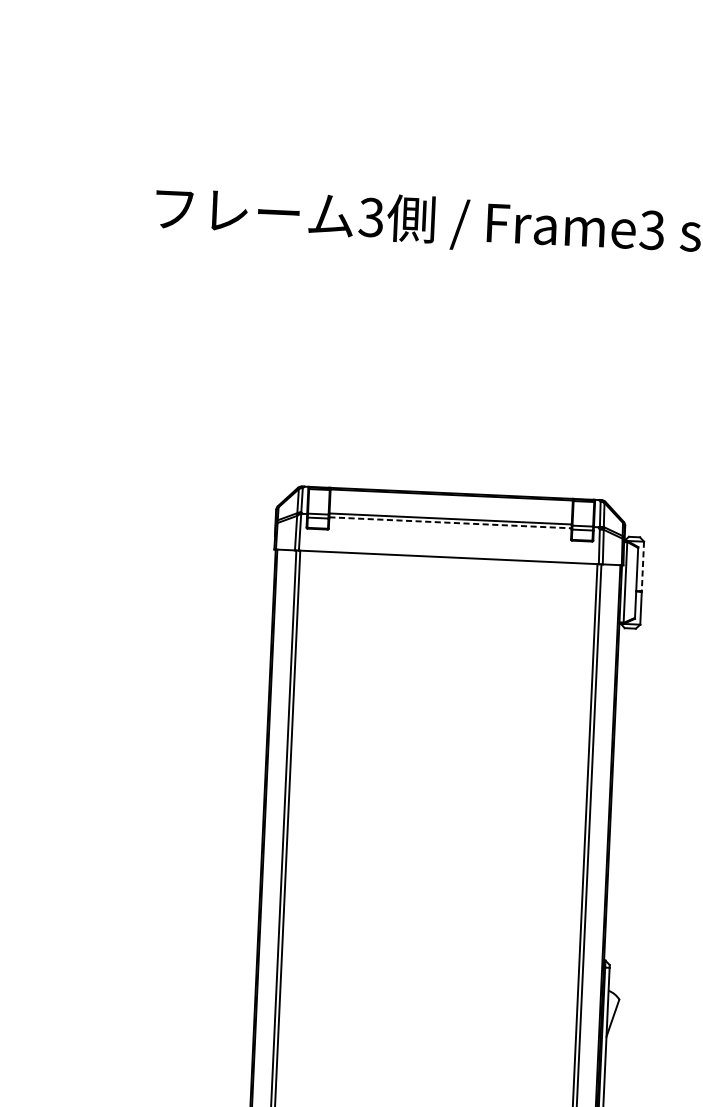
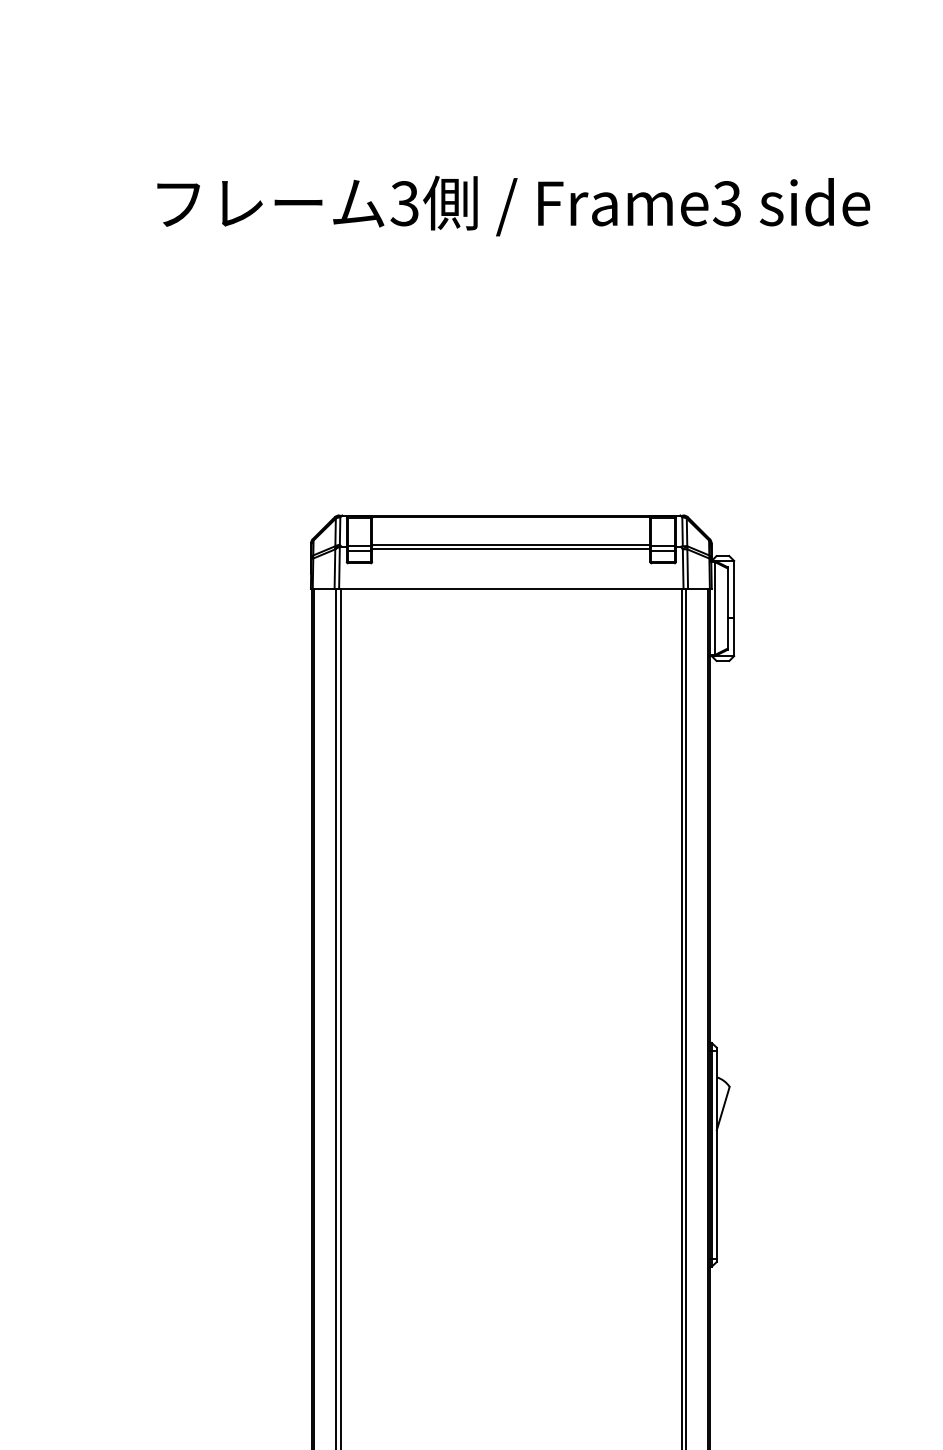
line: (450, 522) -> (511, 549), dashed -> solid
line: (643, 566) -> (734, 589), dashed -> solid

